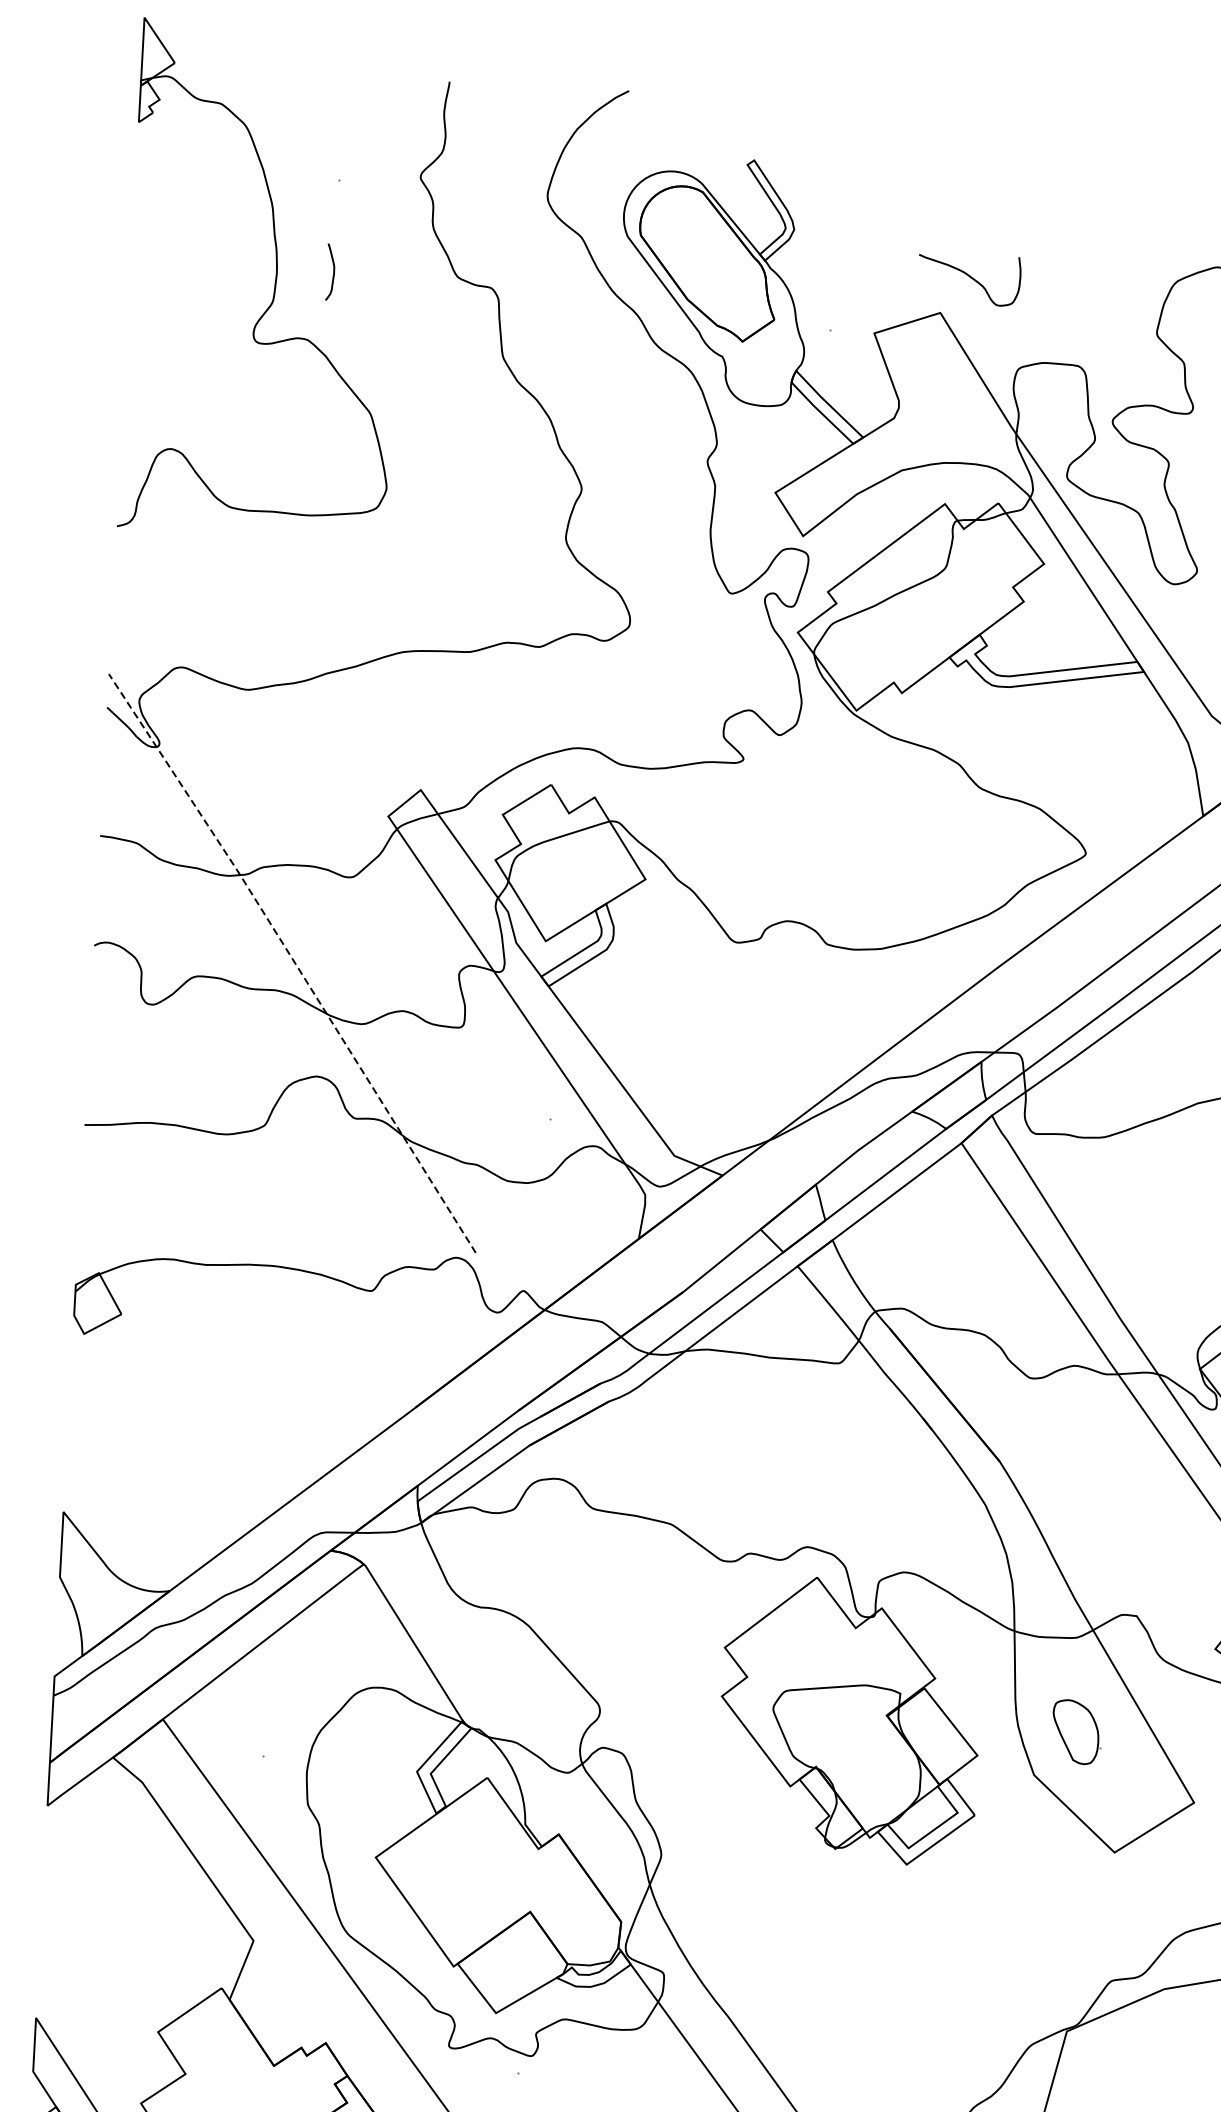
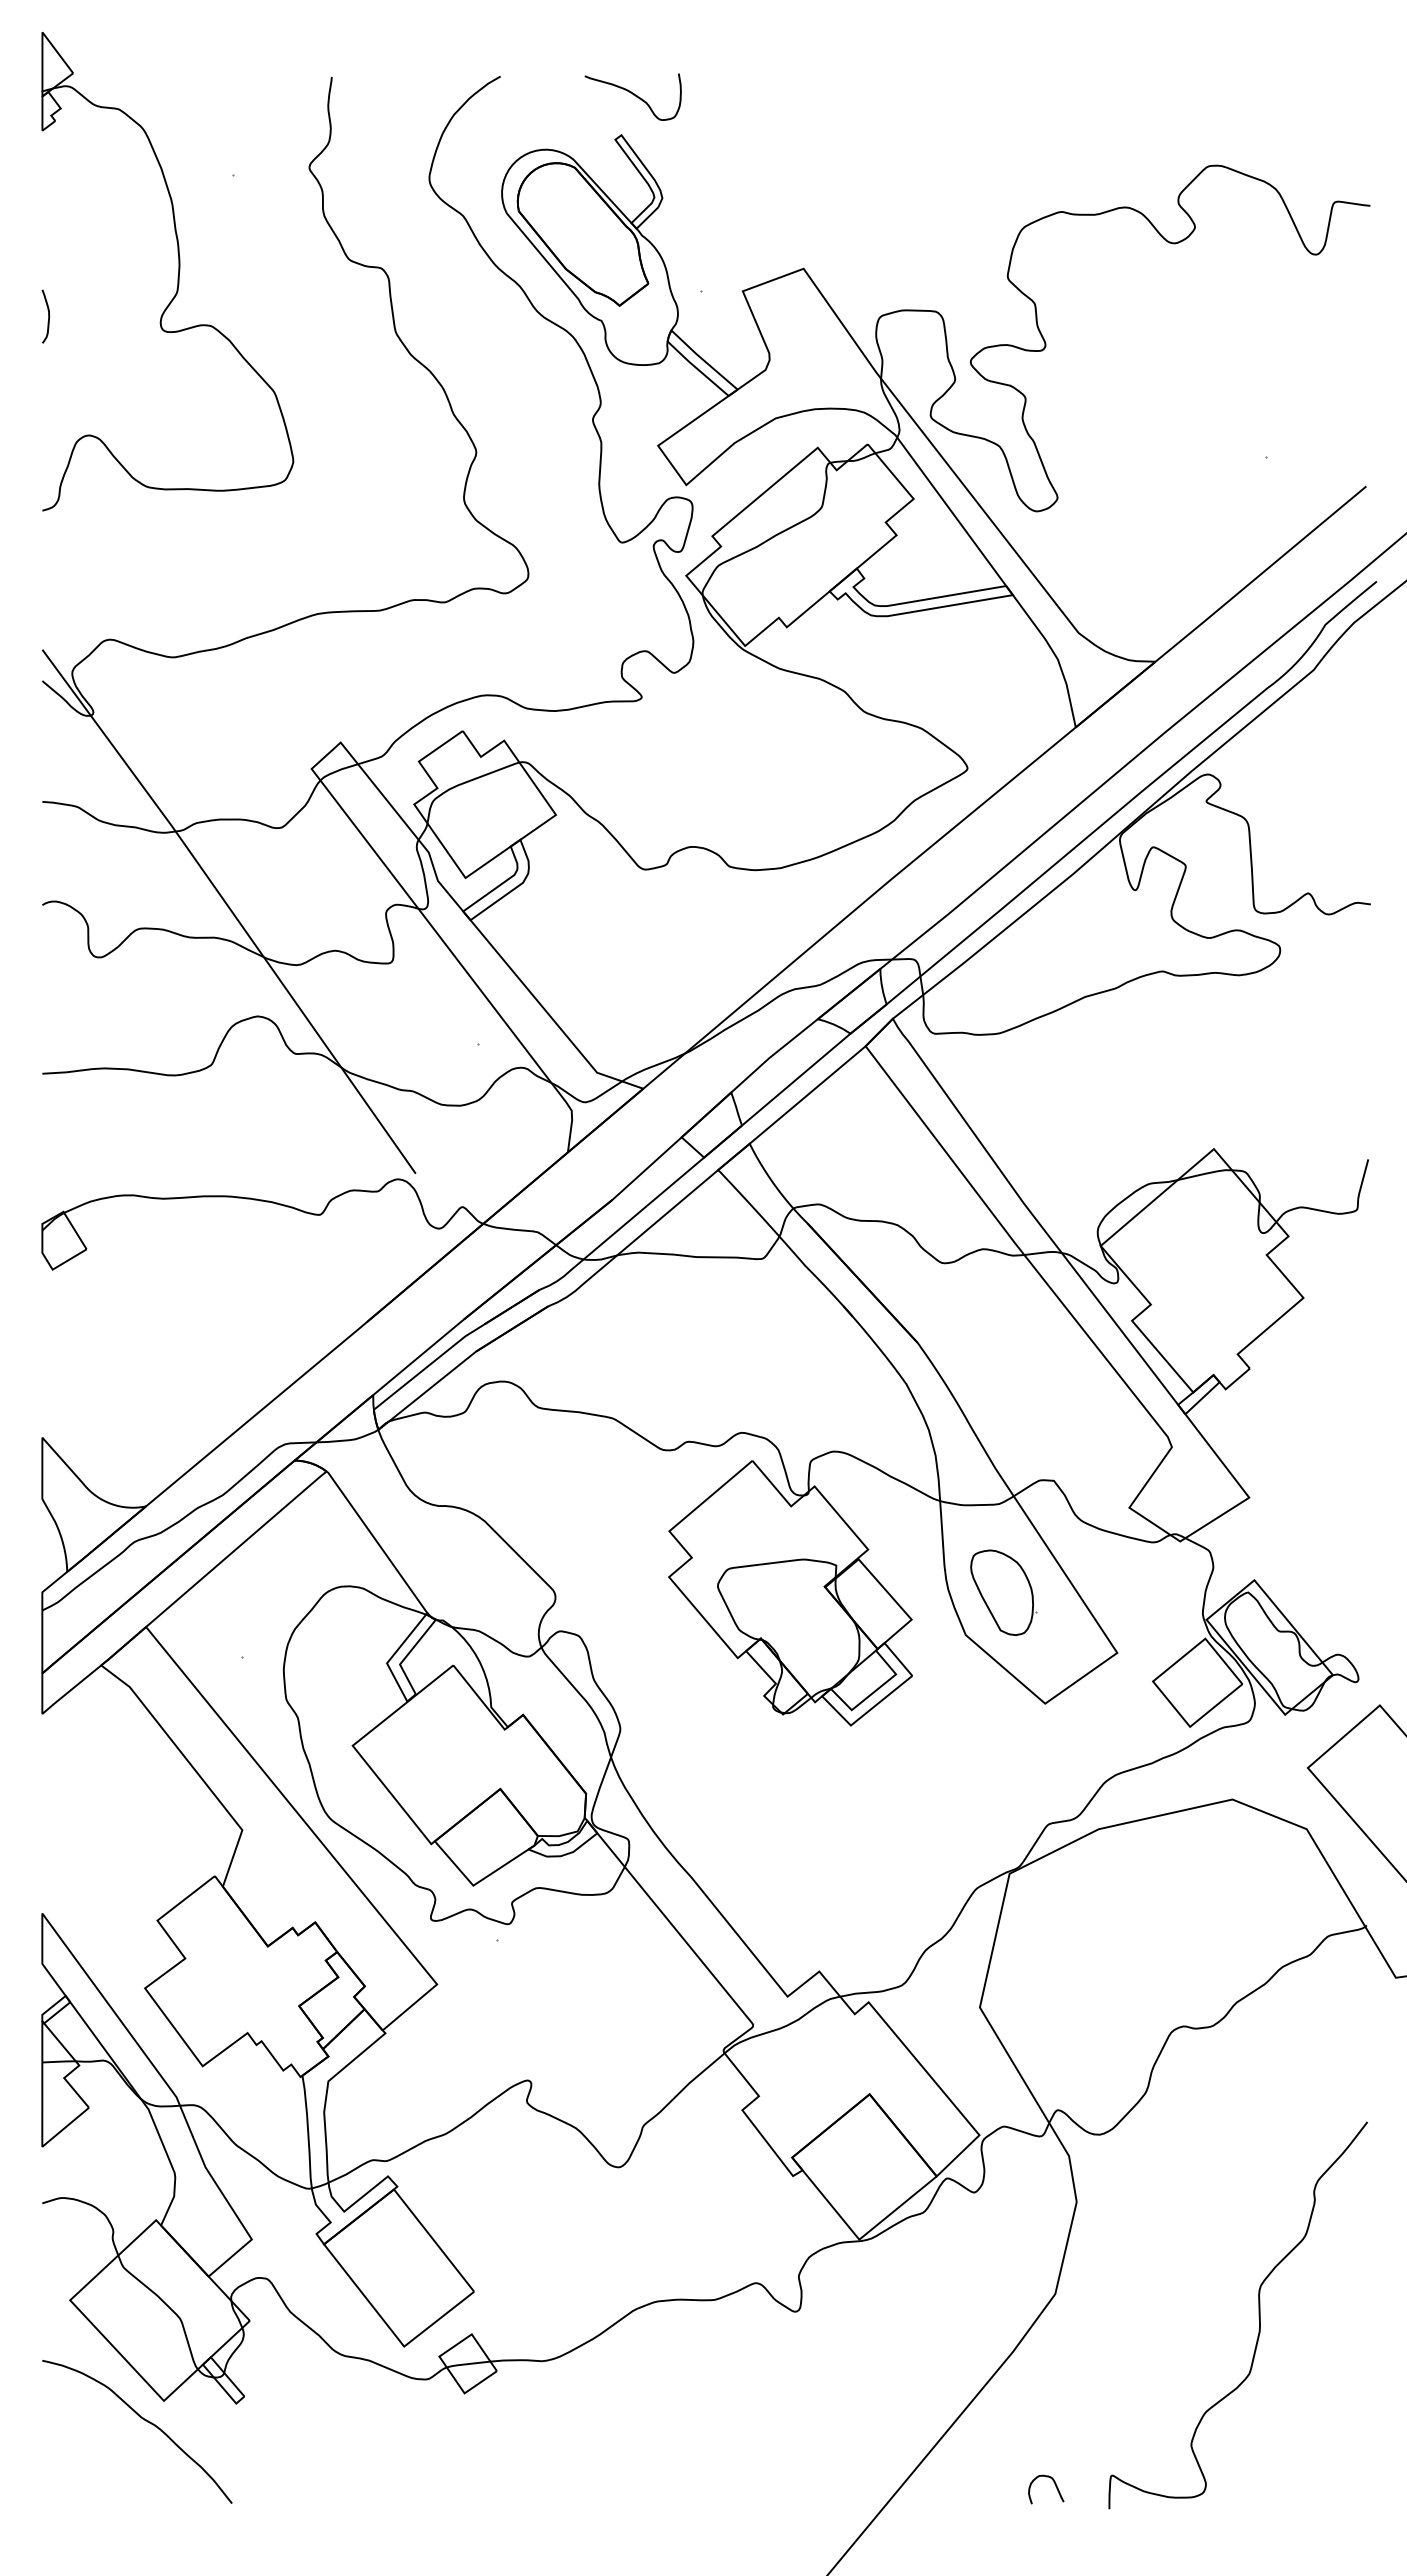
curve: (333, 272) -> (48, 316), moved
curve: (969, 277) -> (633, 95), moved
line: (293, 961) -> (230, 909), dashed -> solid
part: (1076, 1731) -> (1003, 1592), size x1.43

